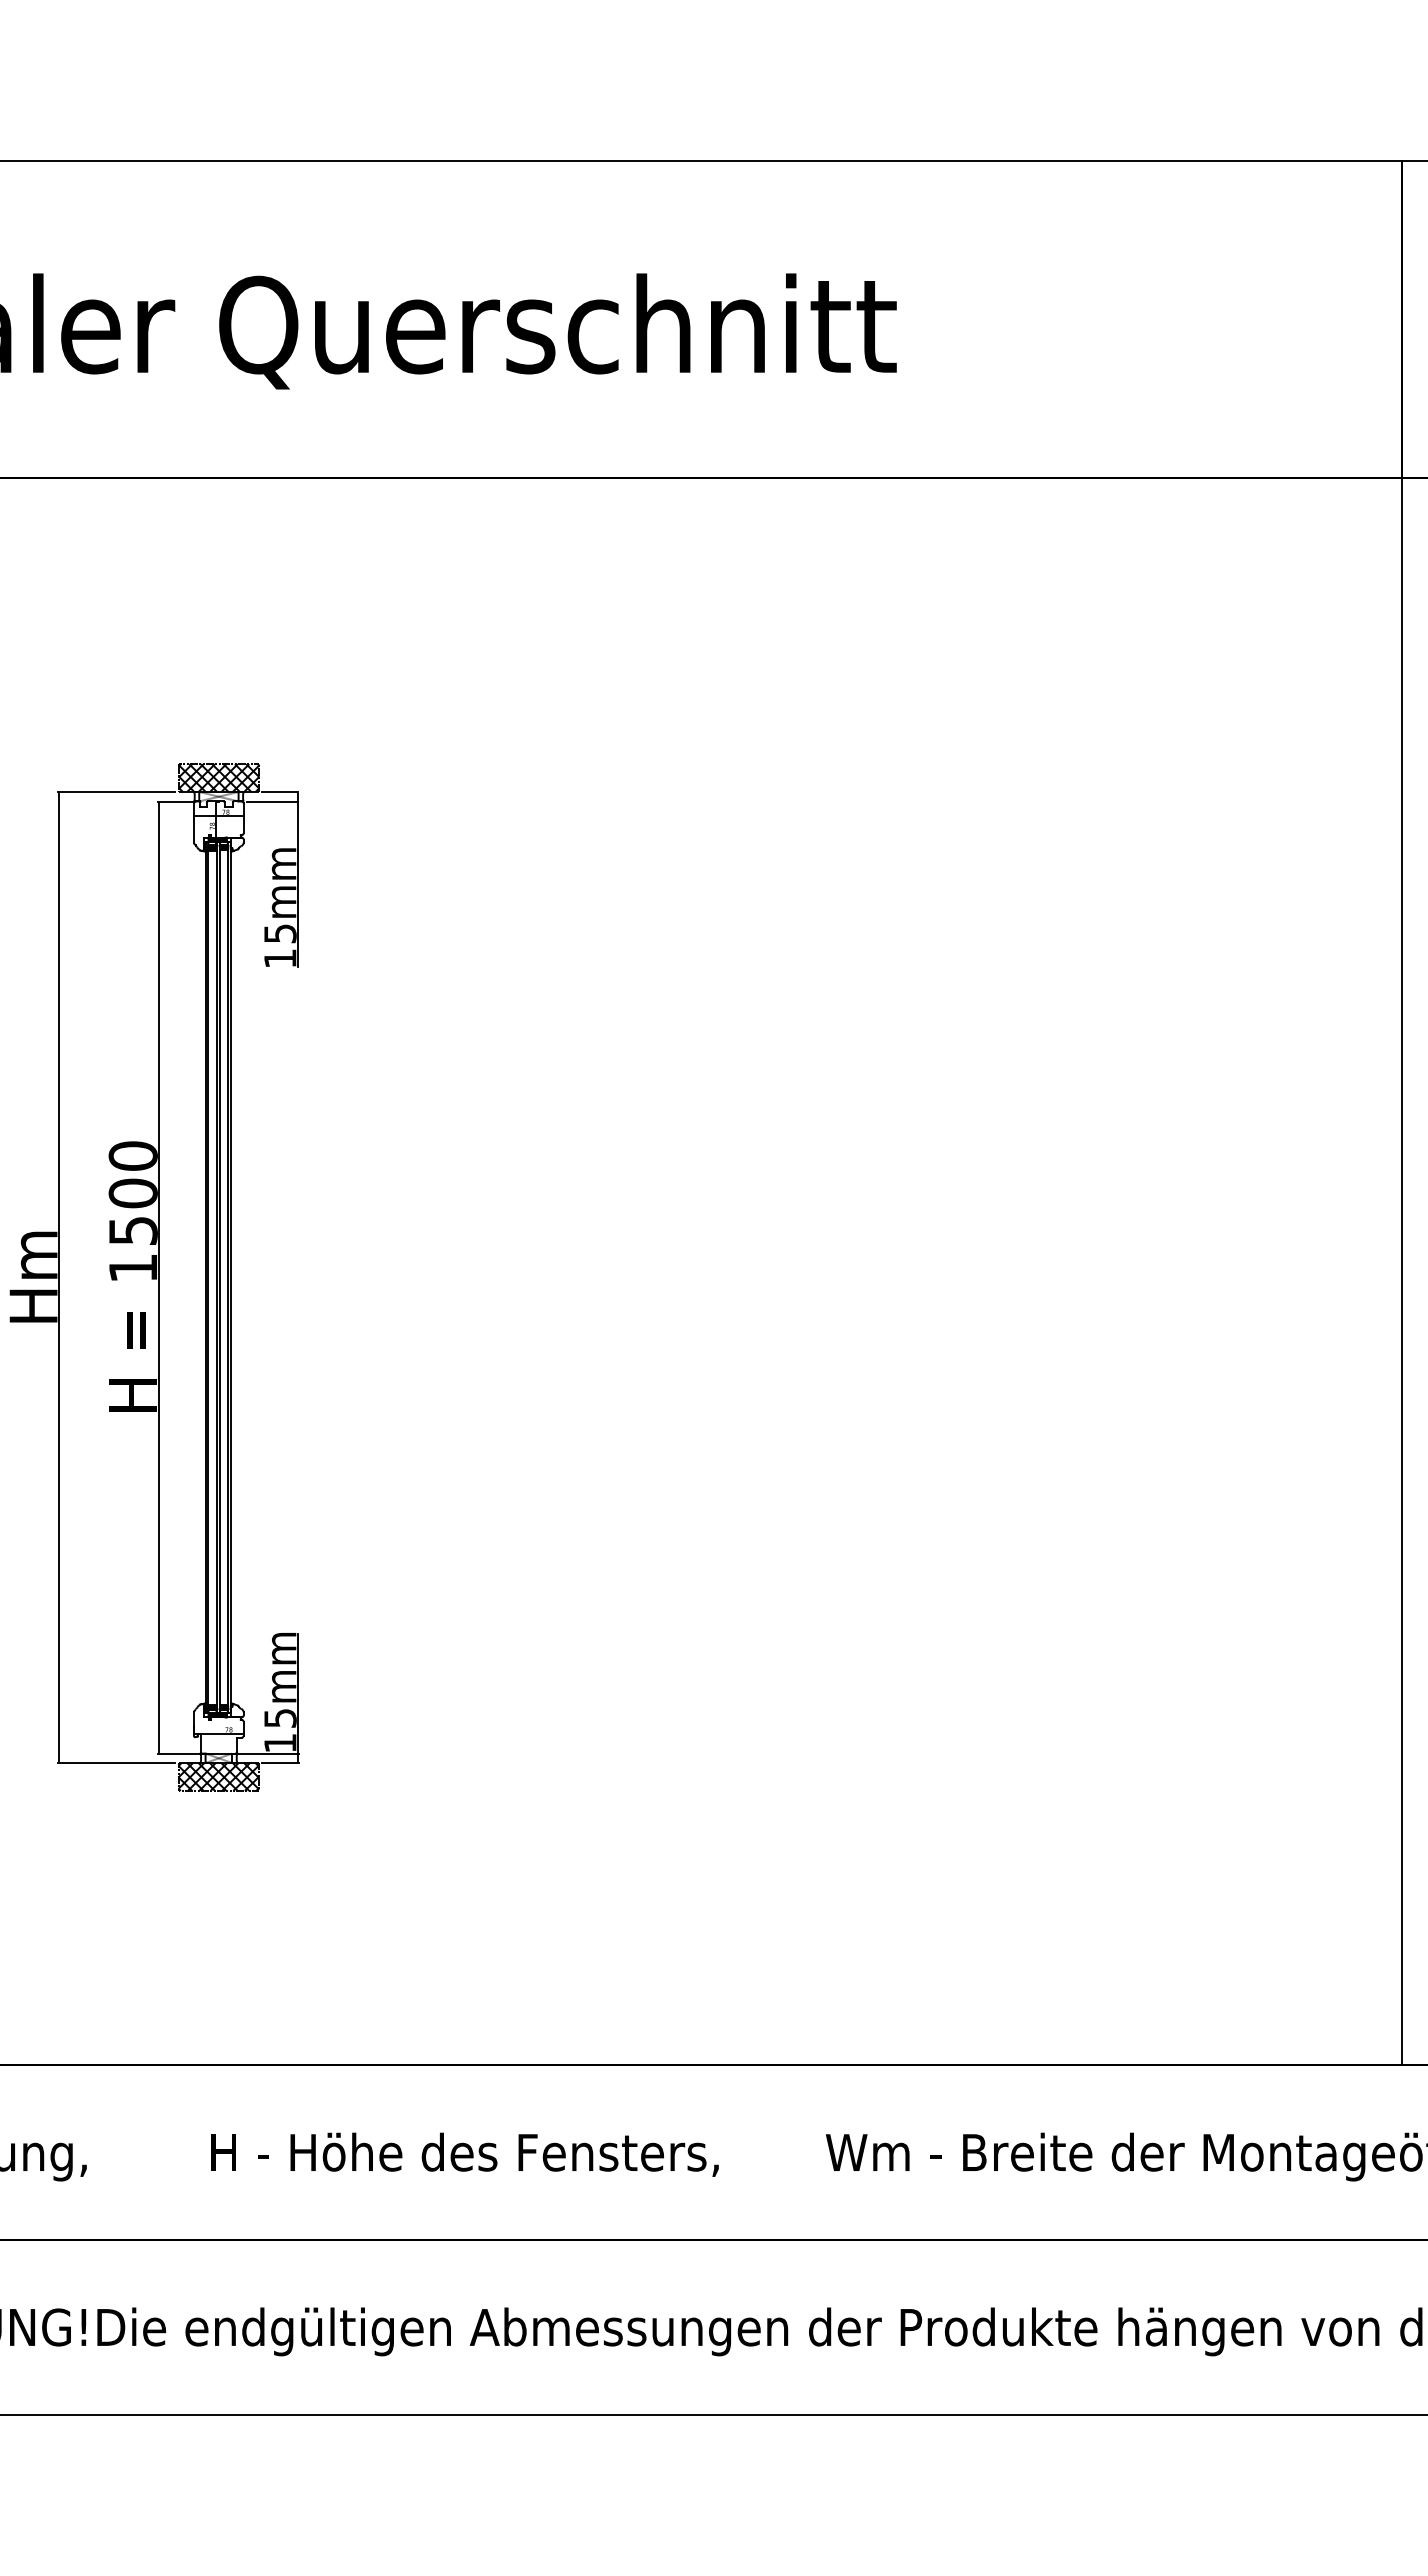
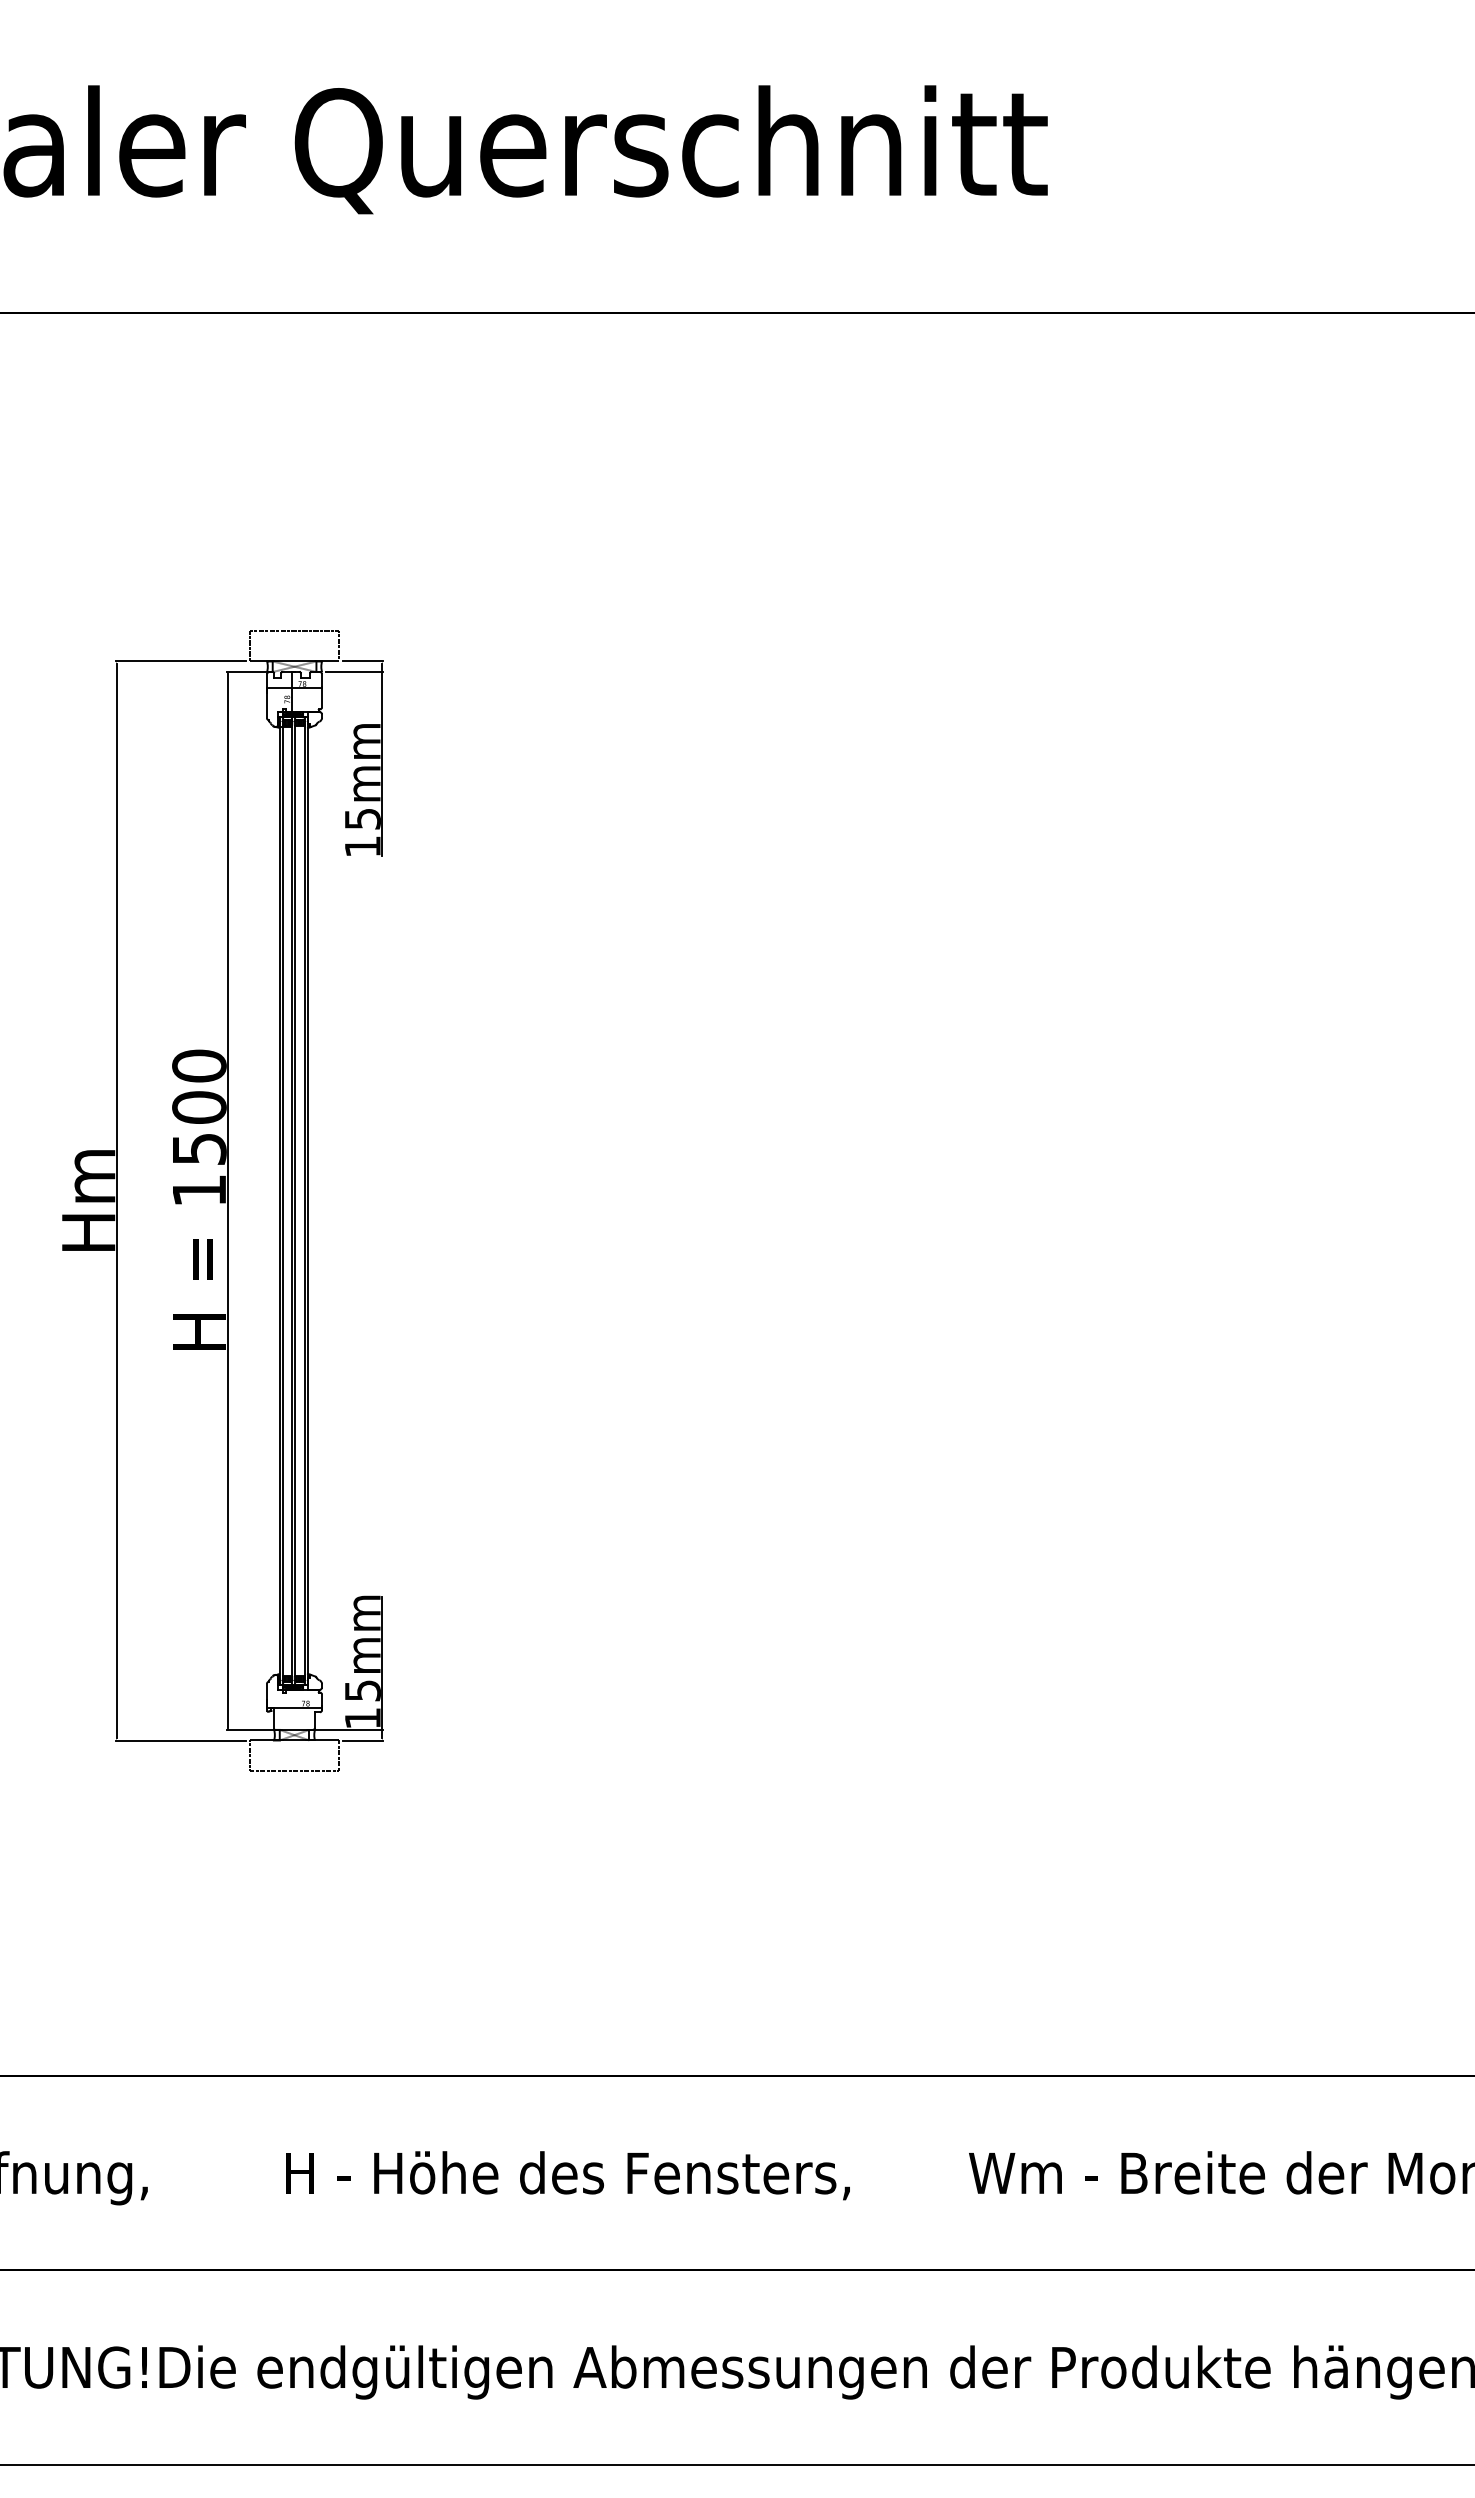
hatch: (218, 777) -> (294, 645), removed
hatch: (218, 1776) -> (294, 1755), removed

